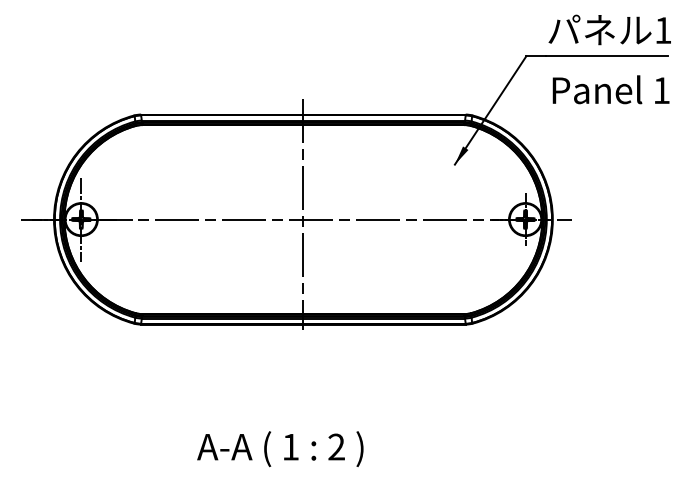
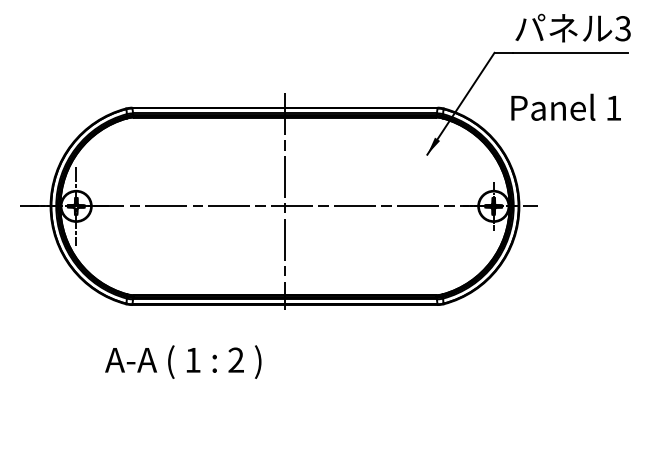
text: (662, 30) -> (622, 28), 1 -> 3
text: (610, 88) -> (565, 106), moved
text: (280, 448) -> (183, 361), moved

